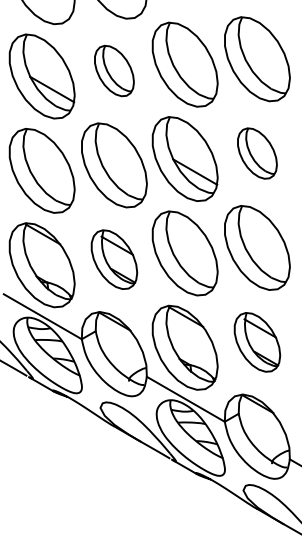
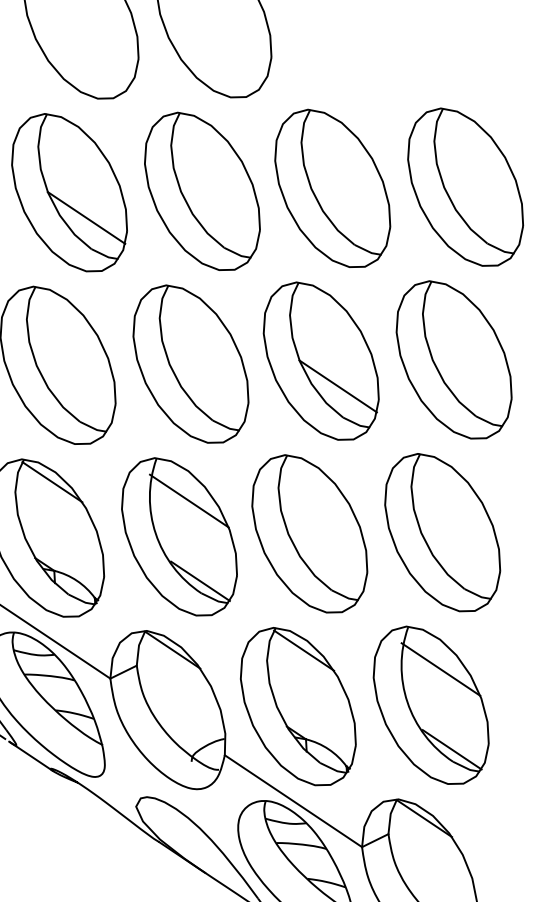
part: (114, 70) -> (202, 190), size x1.67
part: (257, 153) -> (454, 359), size x1.67
part: (114, 259) -> (179, 536), size x1.43
part: (257, 342) -> (431, 705), size x1.43

